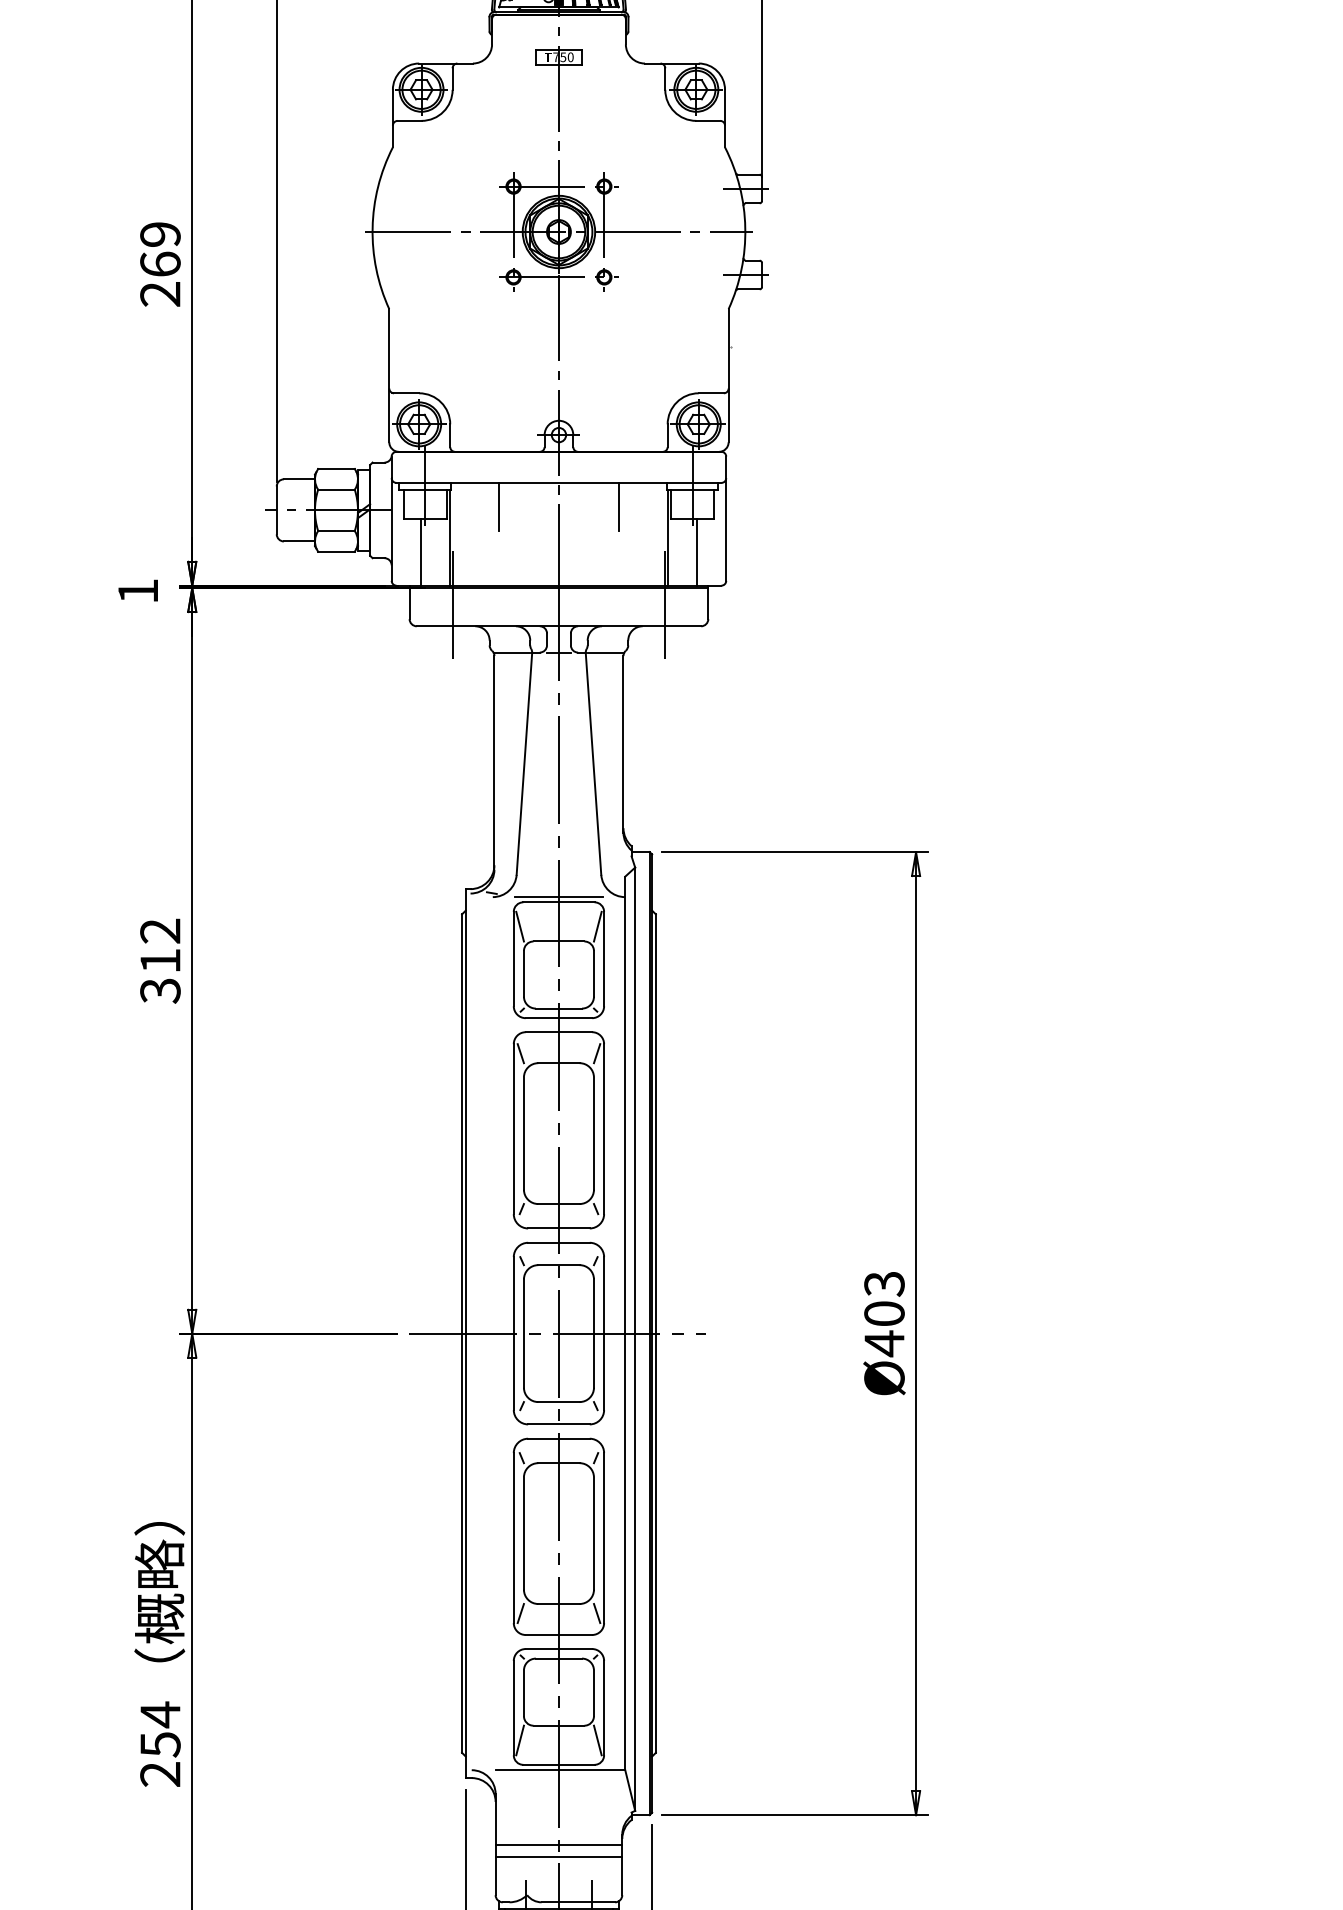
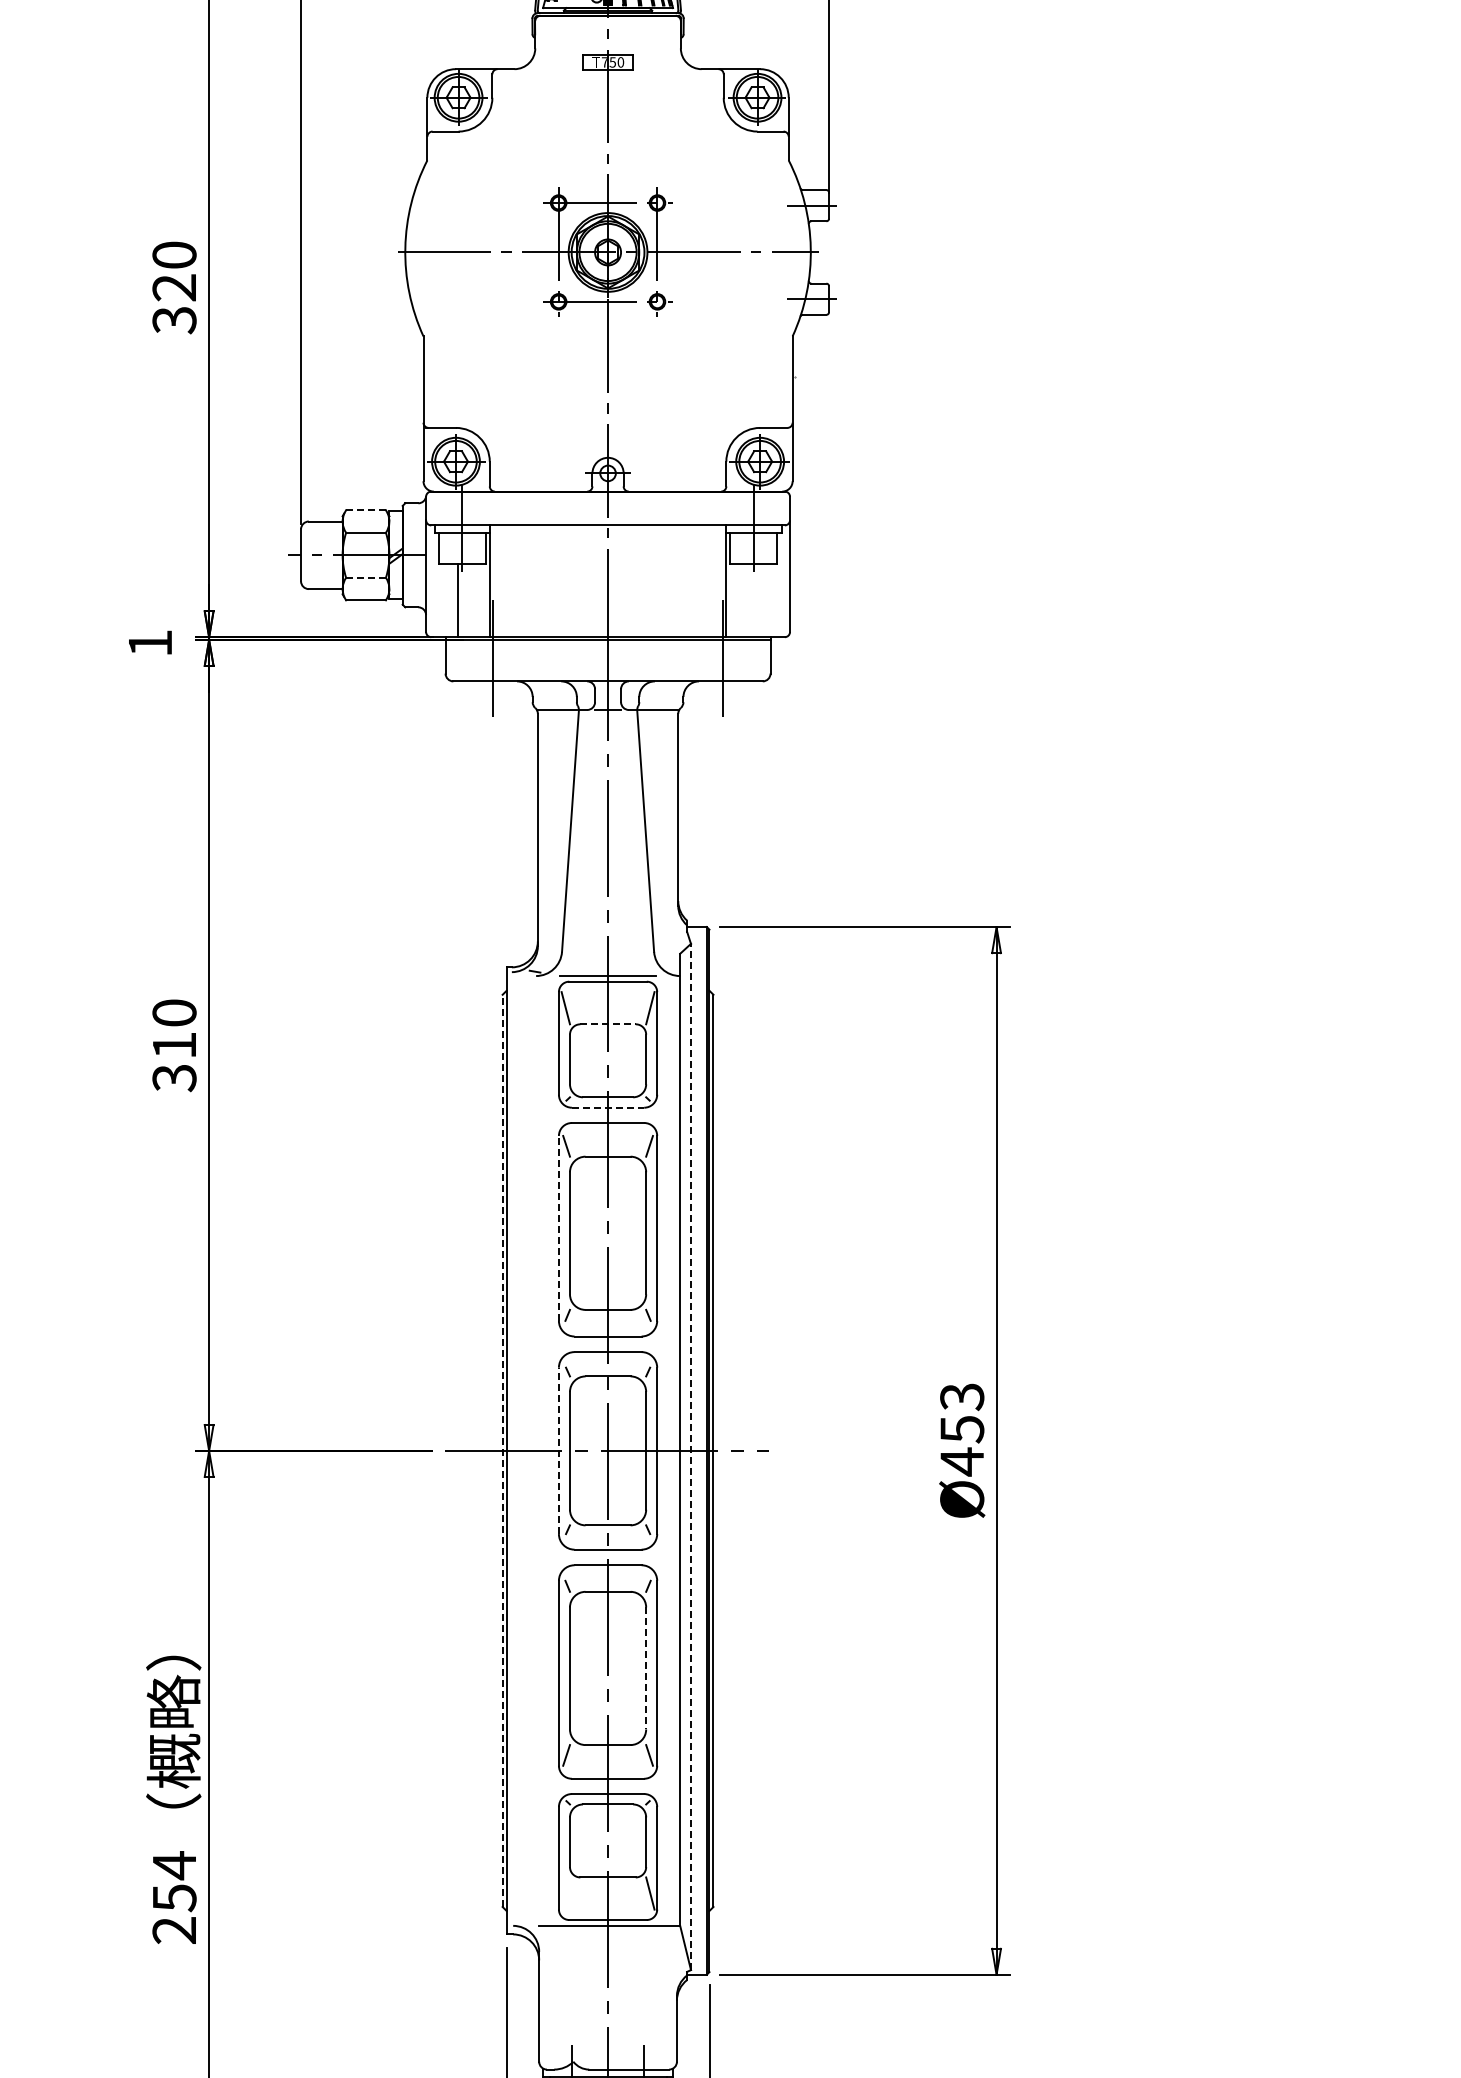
text: (160, 264) -> (174, 287), 269 -> 320
line: (336, 469) -> (366, 510), solid -> dashed
line: (499, 506) -> (543, 551), removed
line: (619, 506) -> (673, 551), removed
line: (336, 530) -> (366, 577), solid -> dashed
line: (697, 551) -> (758, 600), removed
text: (160, 930) -> (174, 1012), 312 -> 310
line: (559, 941) -> (608, 1024), solid -> dashed
line: (559, 1017) -> (608, 1107), solid -> dashed
line: (513, 1128) -> (558, 1227), solid -> dashed
text: (884, 1313) -> (962, 1429), Ø403 -> Ø453
line: (461, 1333) -> (502, 1450), solid -> dashed
line: (513, 1333) -> (558, 1450), solid -> dashed
line: (634, 1338) -> (690, 1456), solid -> dashed
line: (594, 1533) -> (646, 1668), solid -> dashed
line: (519, 1740) -> (565, 1893), removed
line: (558, 1845) -> (607, 2007), removed
line: (558, 1857) -> (607, 2020), removed

